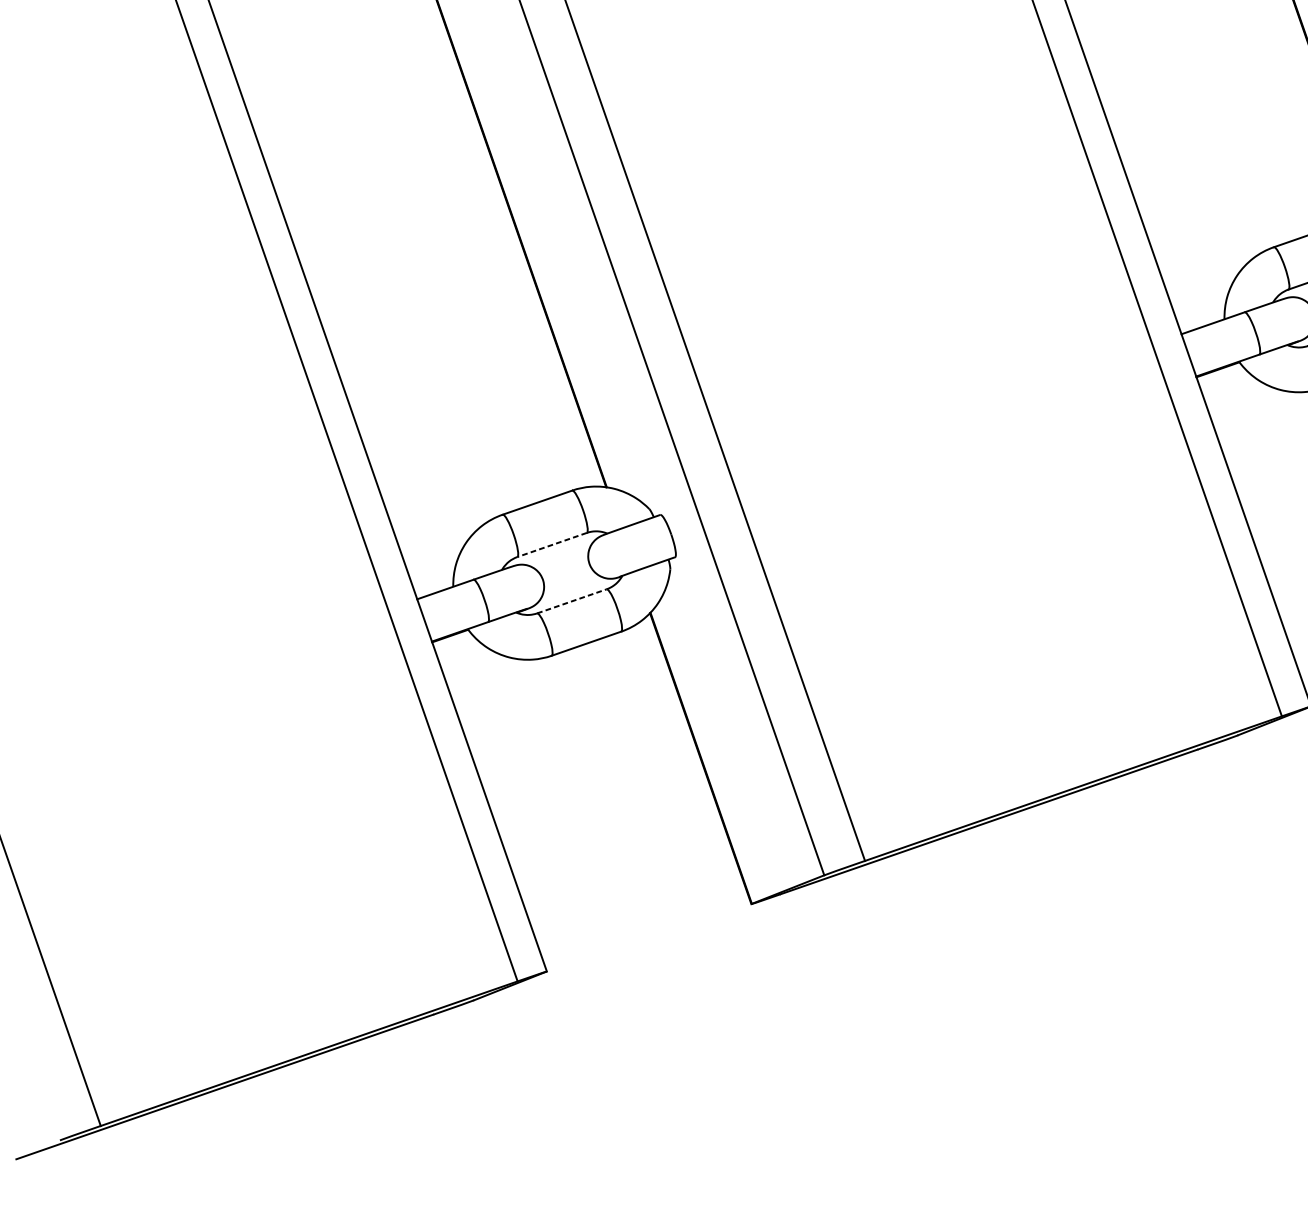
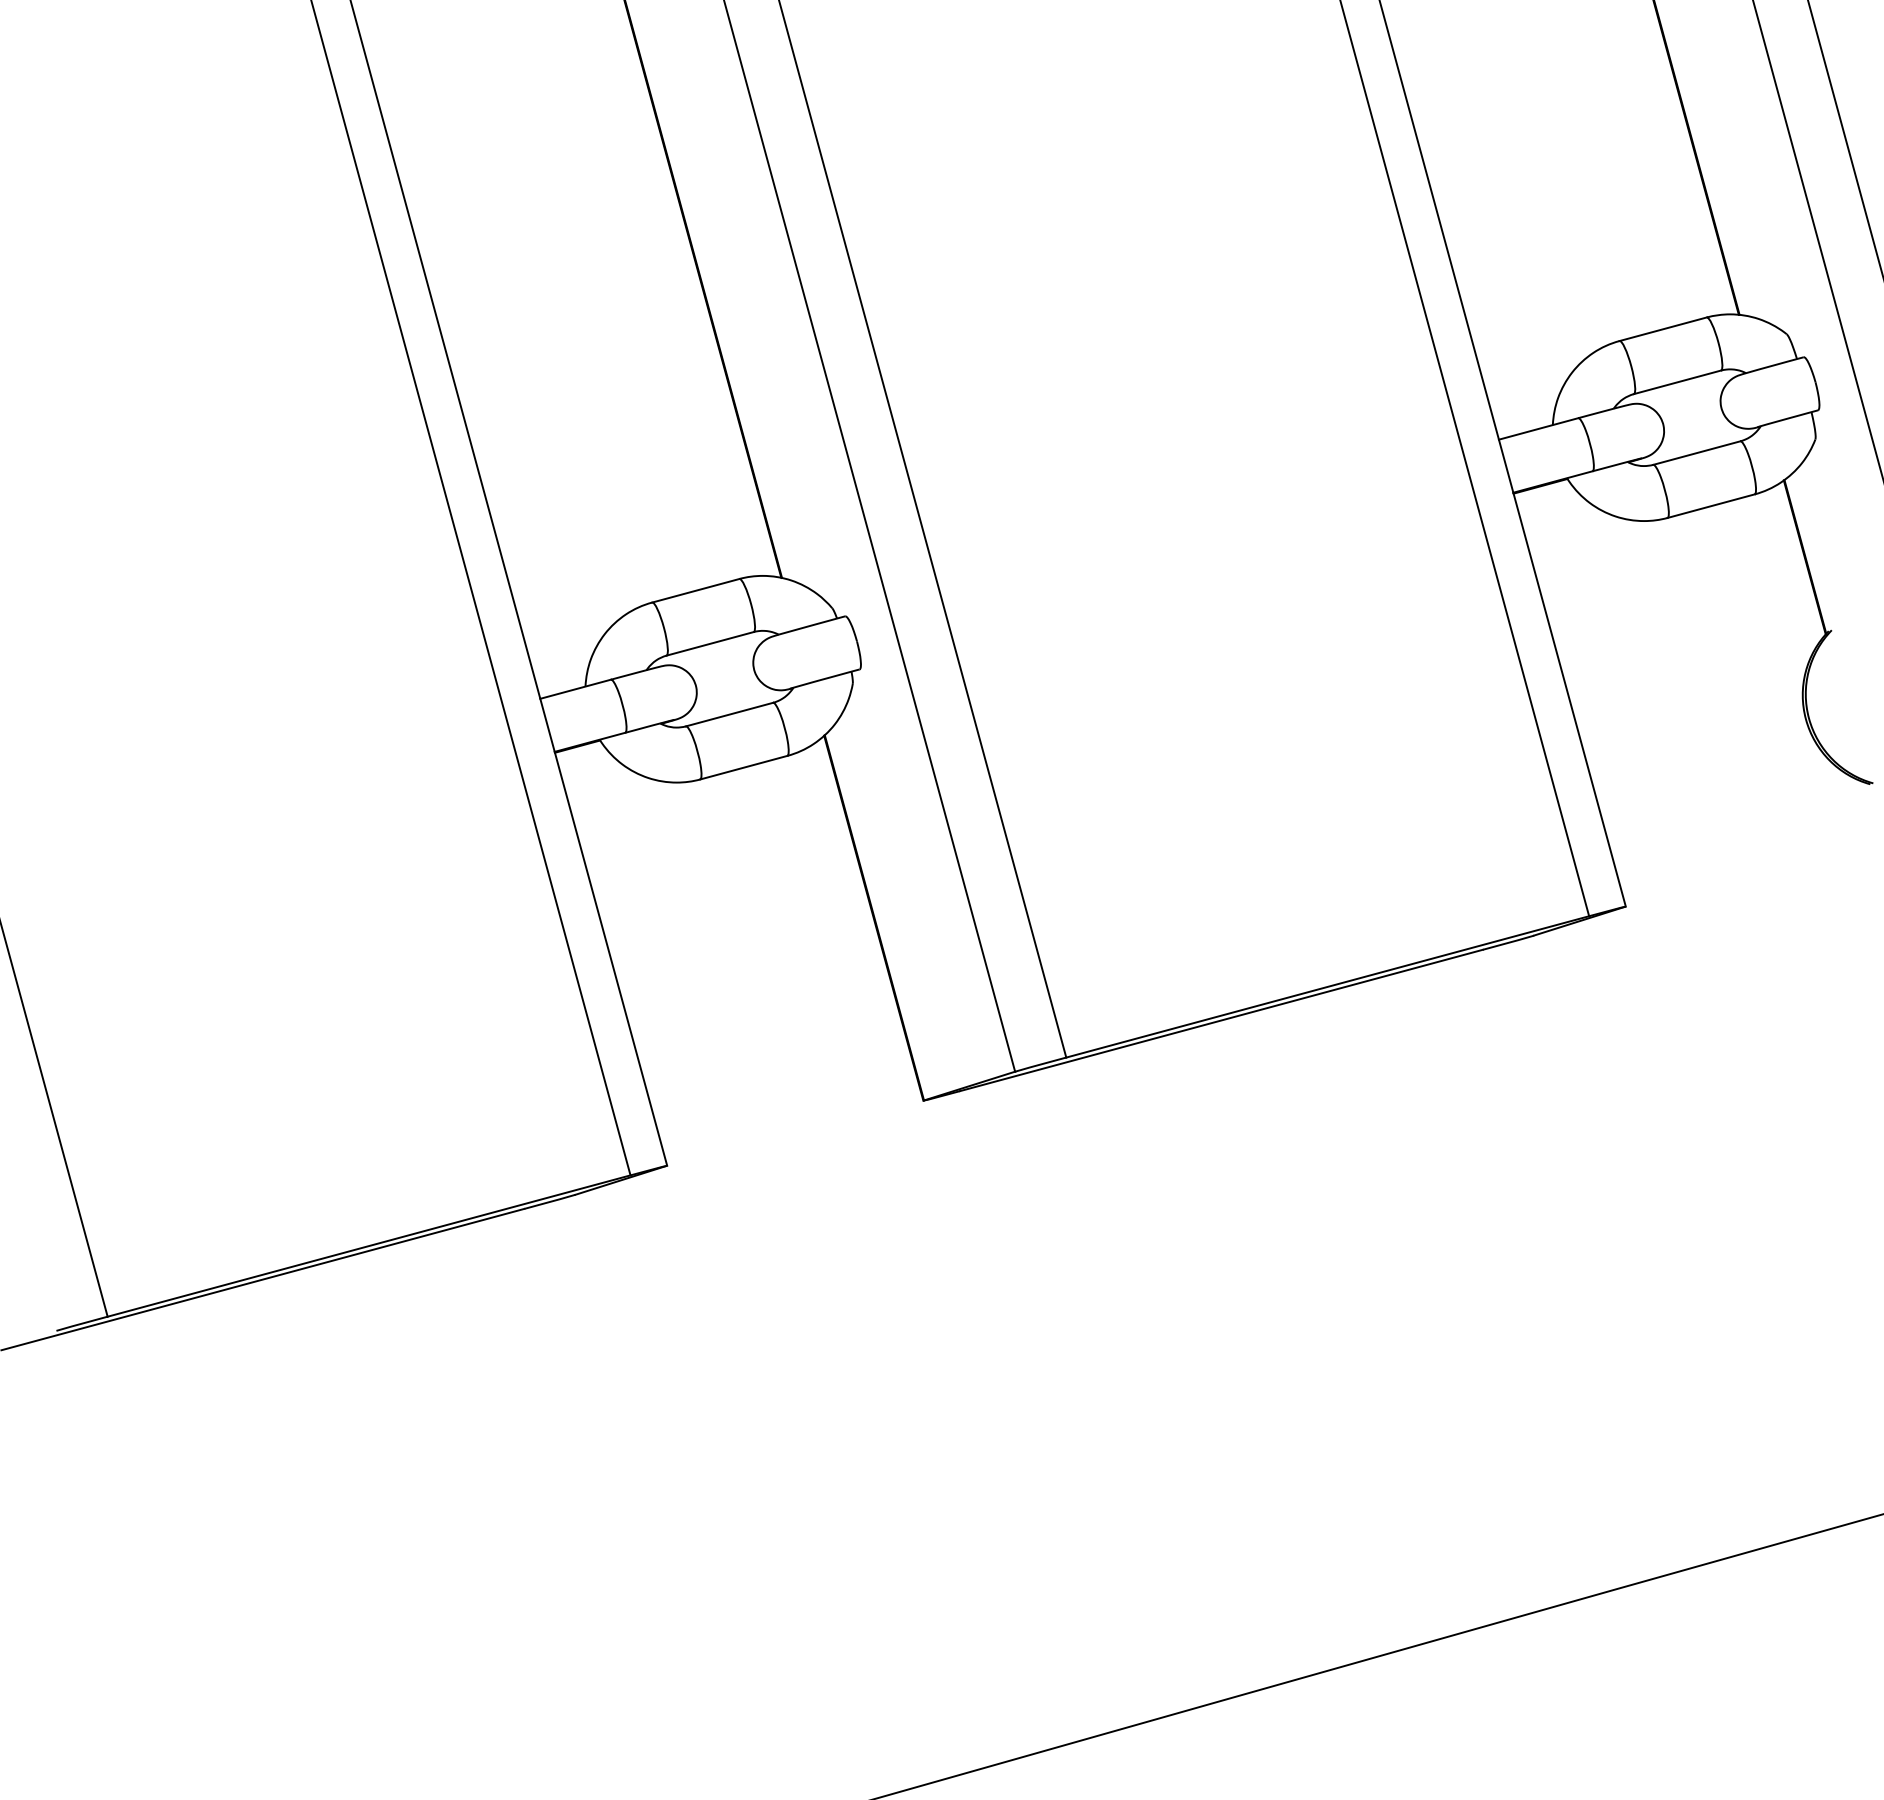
line: (551, 544) -> (709, 643), dashed -> solid
line: (571, 601) -> (729, 714), dashed -> solid

